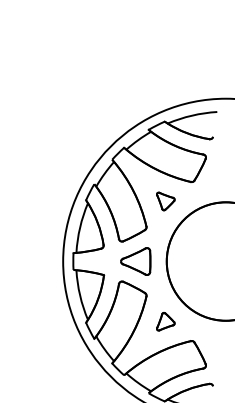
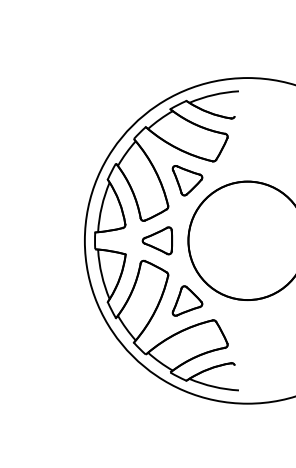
part: (165, 201) -> (187, 180), size x1.67
part: (165, 321) -> (187, 300), size x1.67

